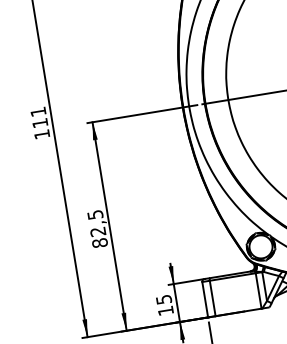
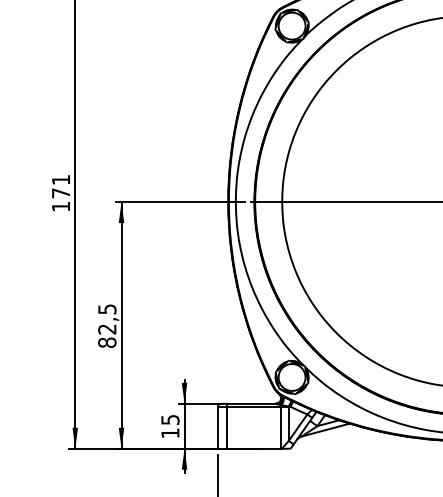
text: (39, 123) -> (60, 193), 111 -> 171

